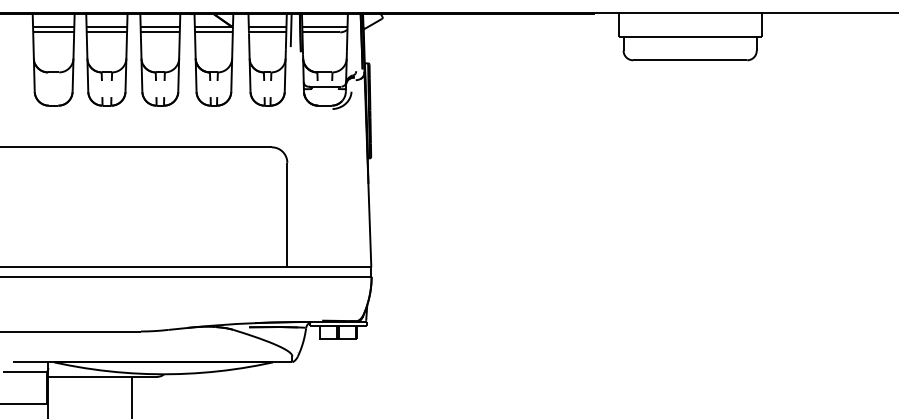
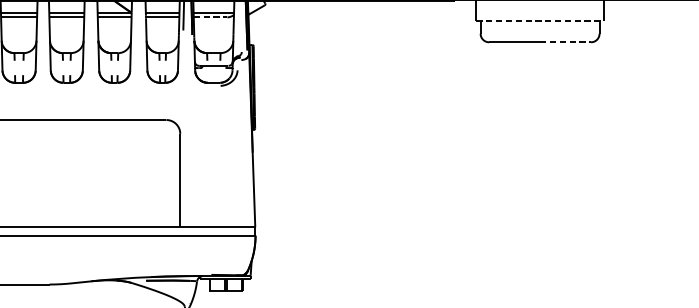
line: (321, 32) -> (210, 17), solid -> dashed
line: (690, 36) -> (540, 21), solid -> dashed
line: (718, 60) -> (565, 42), solid -> dashed

